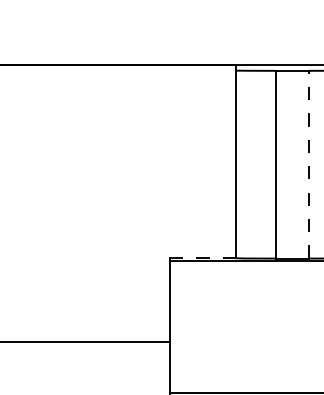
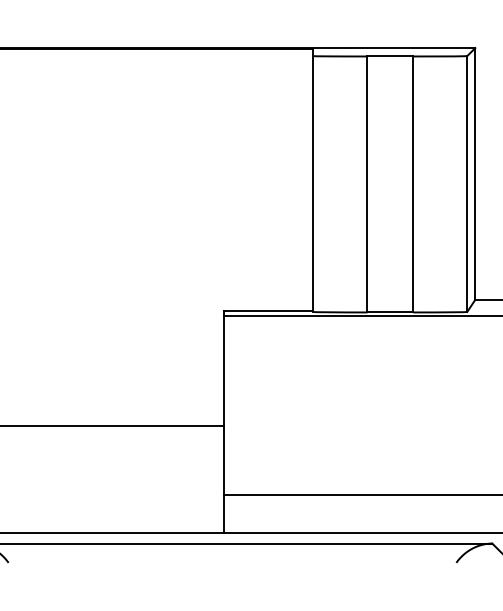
line: (309, 164) -> (413, 184), dashed -> solid
line: (202, 257) -> (268, 311), dashed -> solid

